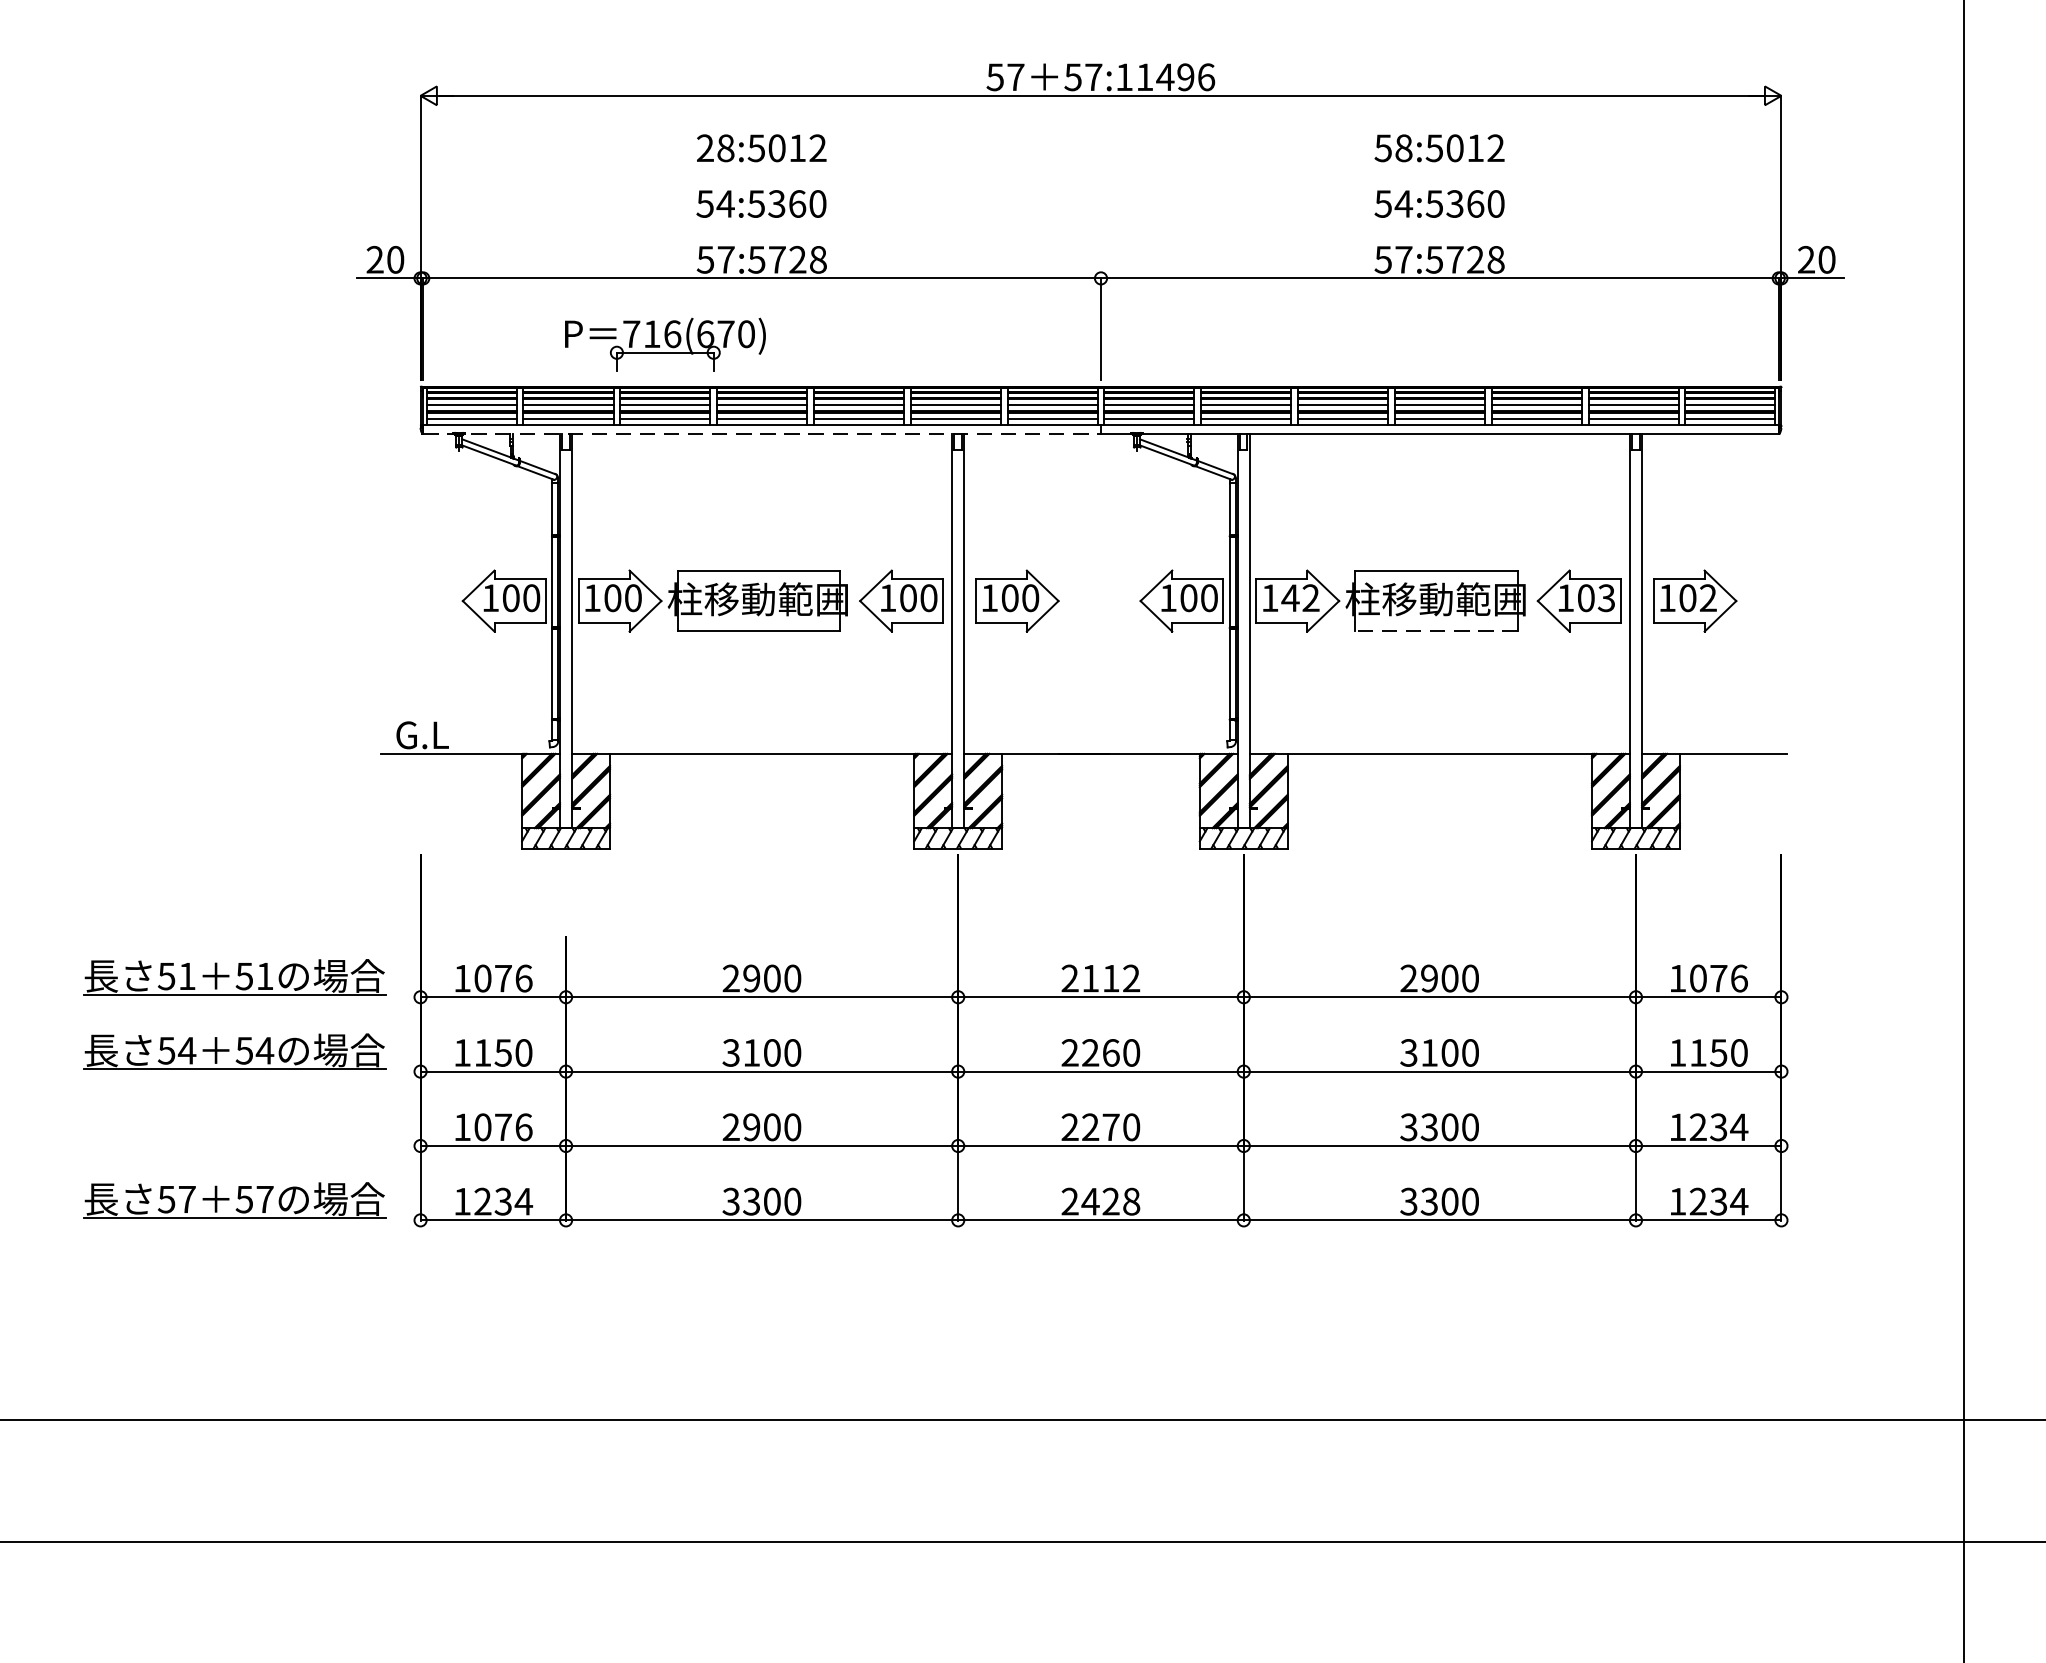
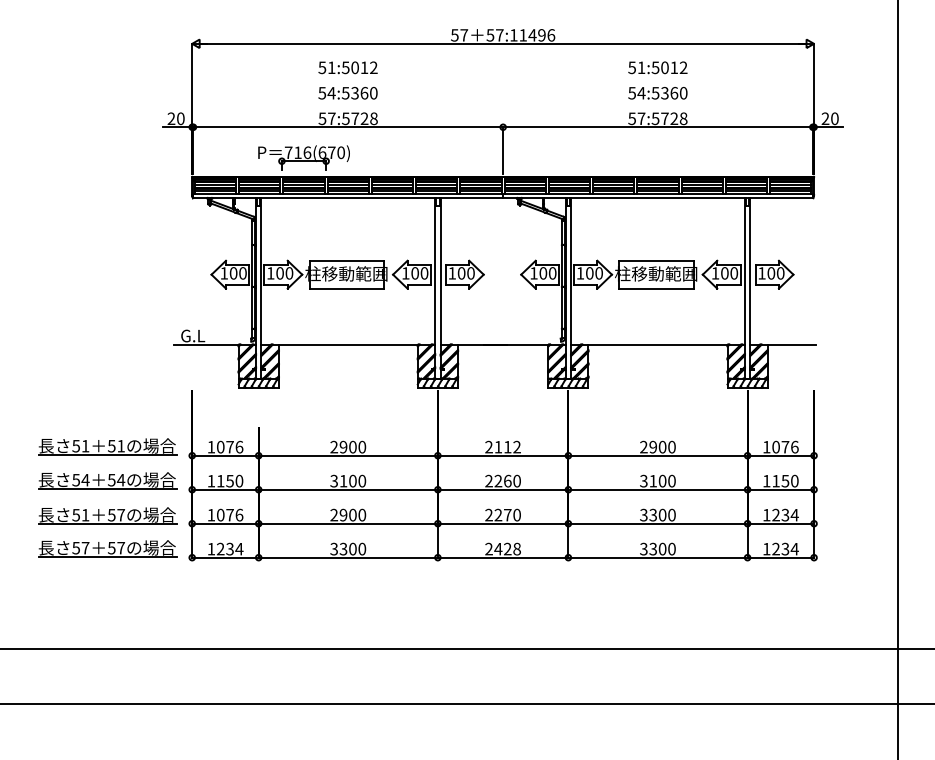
text: (714, 147) -> (326, 67), 28:5012 -> 51:5012
text: (1403, 147) -> (641, 67), 58:5012 -> 51:5012
line: (762, 434) -> (348, 198), dashed -> solid
text: (1298, 598) -> (593, 273), 142 -> 100
text: (1607, 598) -> (734, 273), 103 -> 100
text: (1707, 598) -> (780, 273), 102 -> 100
line: (1434, 631) -> (655, 288), dashed -> solid
part: (235, 1128) -> (107, 515), added

